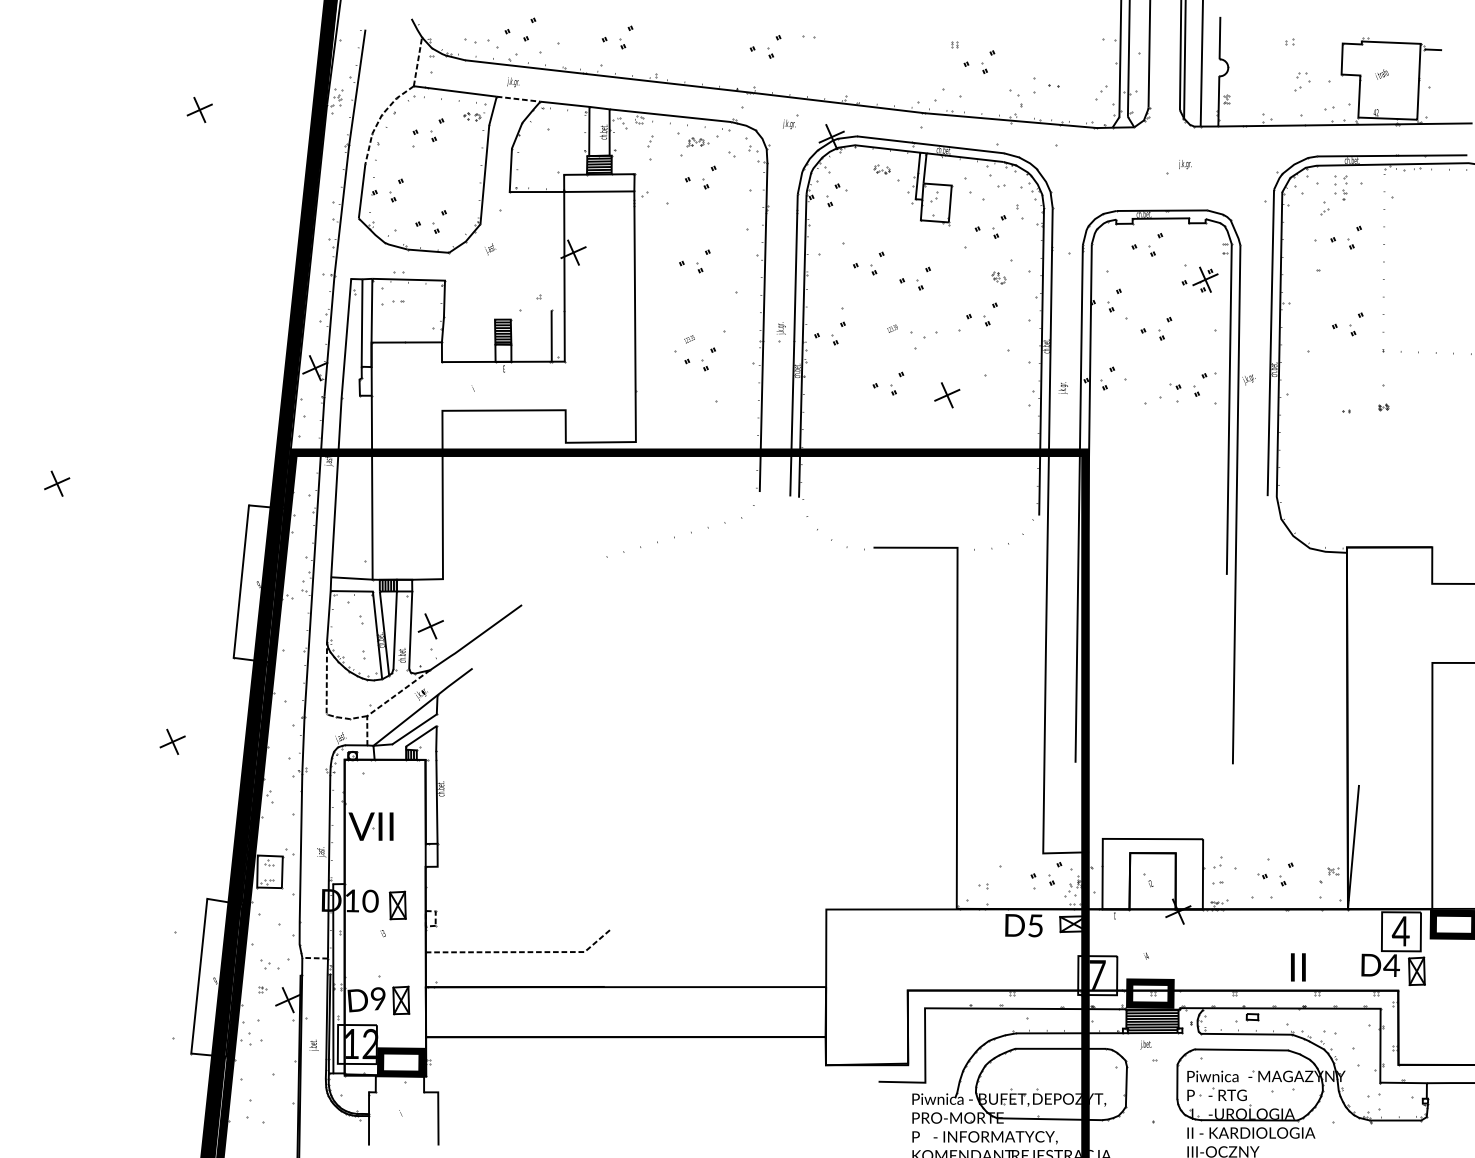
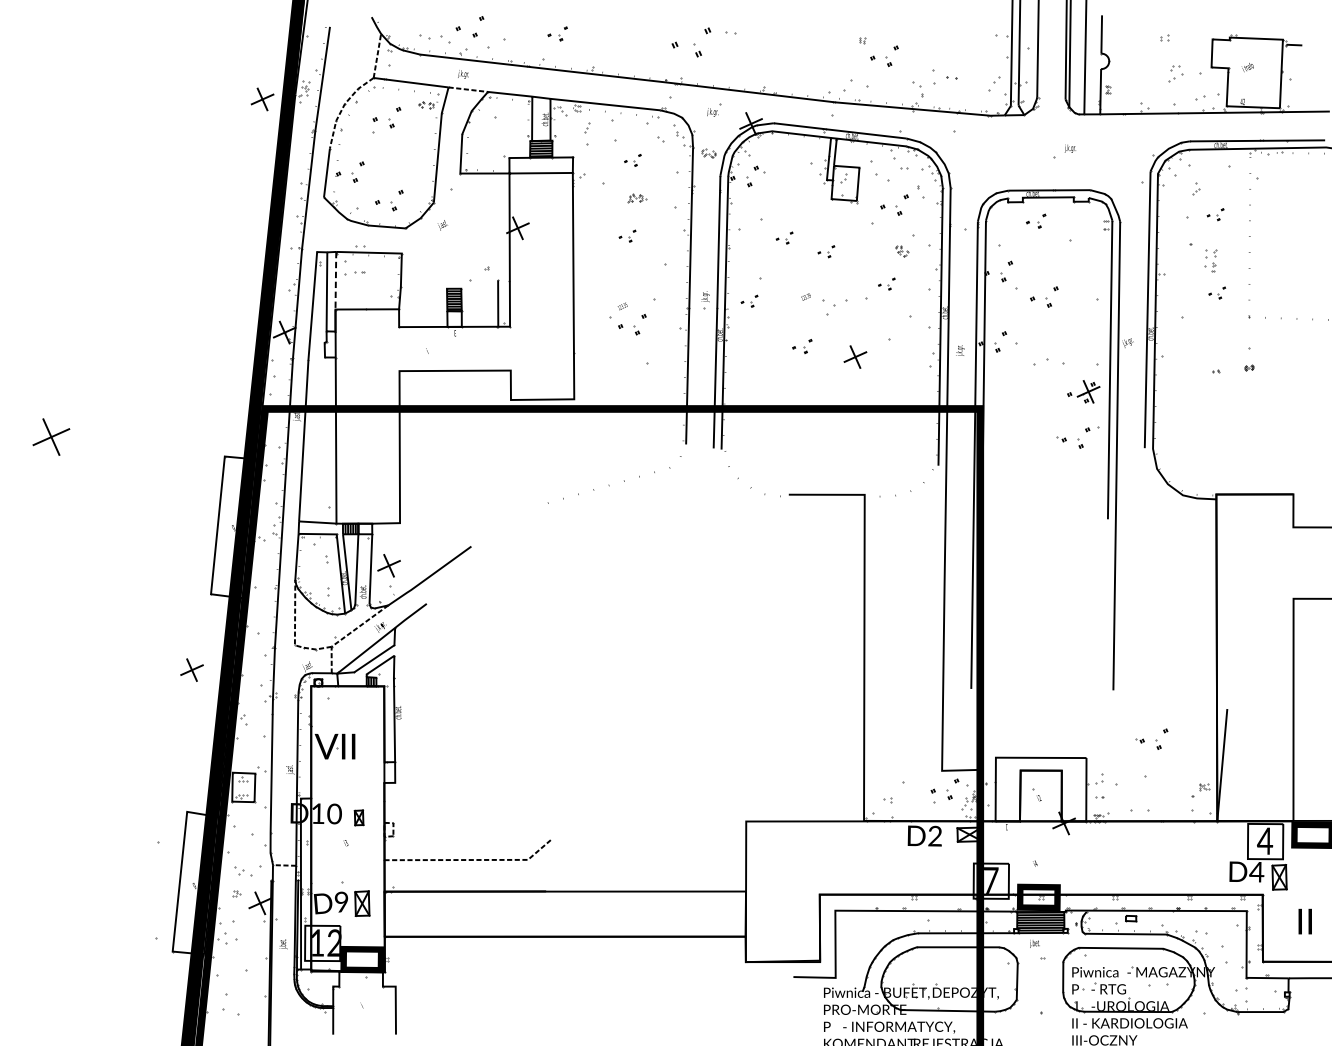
part: (617, 37) -> (557, 33), size x0.7
part: (765, 46) -> (691, 42), size x1.4
part: (199, 109) -> (262, 98), moved
part: (697, 142) -> (637, 198), moved
part: (881, 169) -> (708, 153), moved
part: (700, 177) -> (632, 160), size x0.6
part: (1340, 187) -> (1210, 260), moved
part: (1345, 237) -> (1215, 214), size x0.6
part: (1147, 244) -> (1036, 220), size x0.7
part: (694, 261) -> (627, 236), size x0.6
part: (868, 263) -> (784, 238), size x0.6
part: (914, 278) -> (825, 251), size x0.6
part: (1199, 279) -> (1083, 391), moved
line: (371, 310) -> (335, 280), solid -> dashed
part: (981, 314) -> (886, 284), size x0.6
part: (1347, 324) -> (1216, 293), size x0.6
part: (829, 333) -> (749, 301), size x0.6
part: (888, 383) -> (802, 346), size x0.7
part: (1192, 384) -> (1076, 437), moved
part: (57, 483) -> (51, 436), size x1.6
part: (172, 741) -> (191, 669), moved
part: (1275, 874) -> (1151, 739), moved
part: (397, 905) -> (358, 817), size x0.6
text: (1034, 925) -> (934, 835), D5 -> D2
text: (1298, 967) -> (1305, 921), moved

